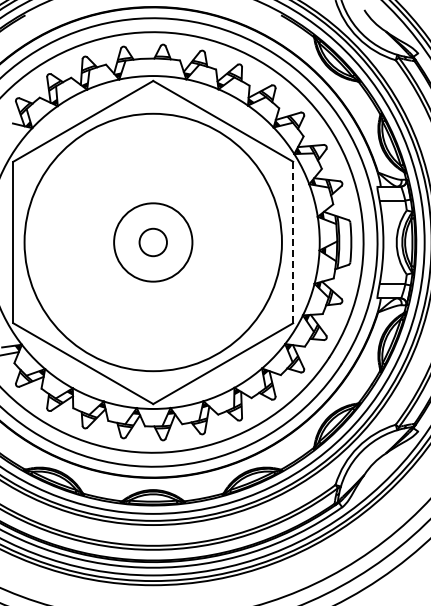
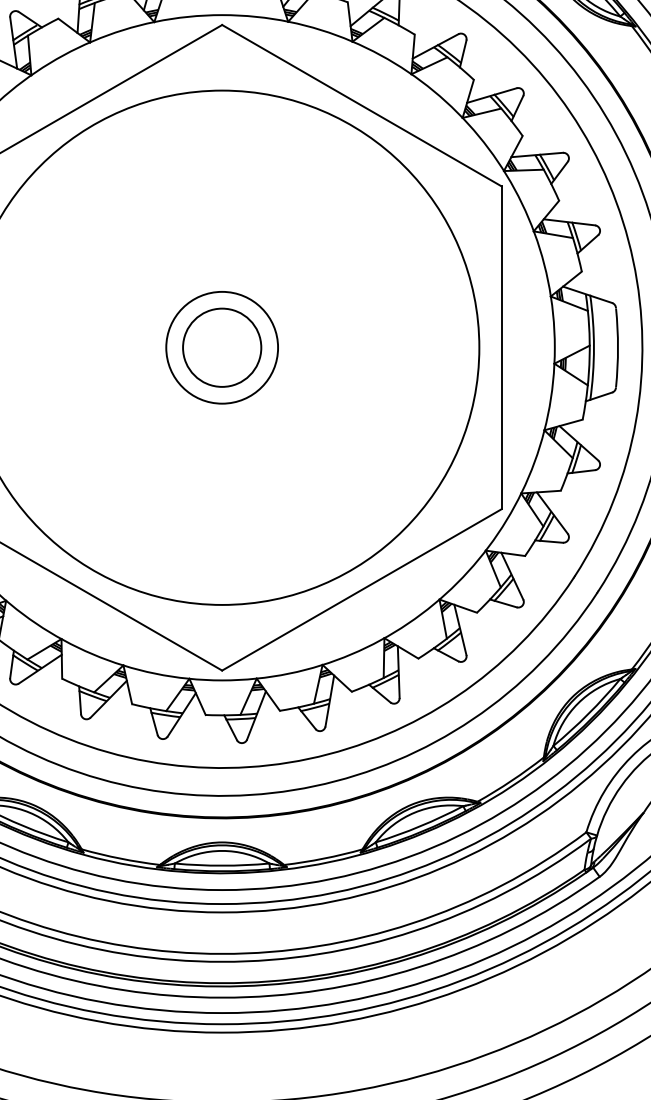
circle: (152, 242) -> (220, 347), size x1.43
circle: (153, 242) -> (222, 347), size x0.71
line: (293, 242) -> (502, 347), dashed -> solid

